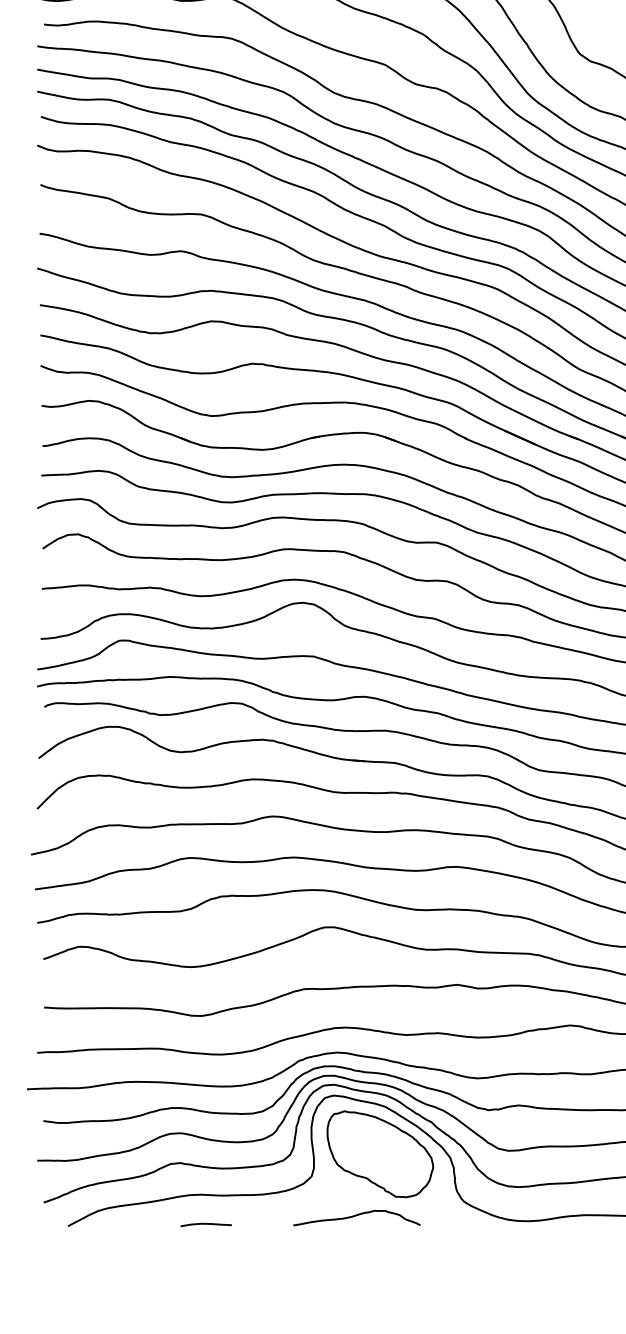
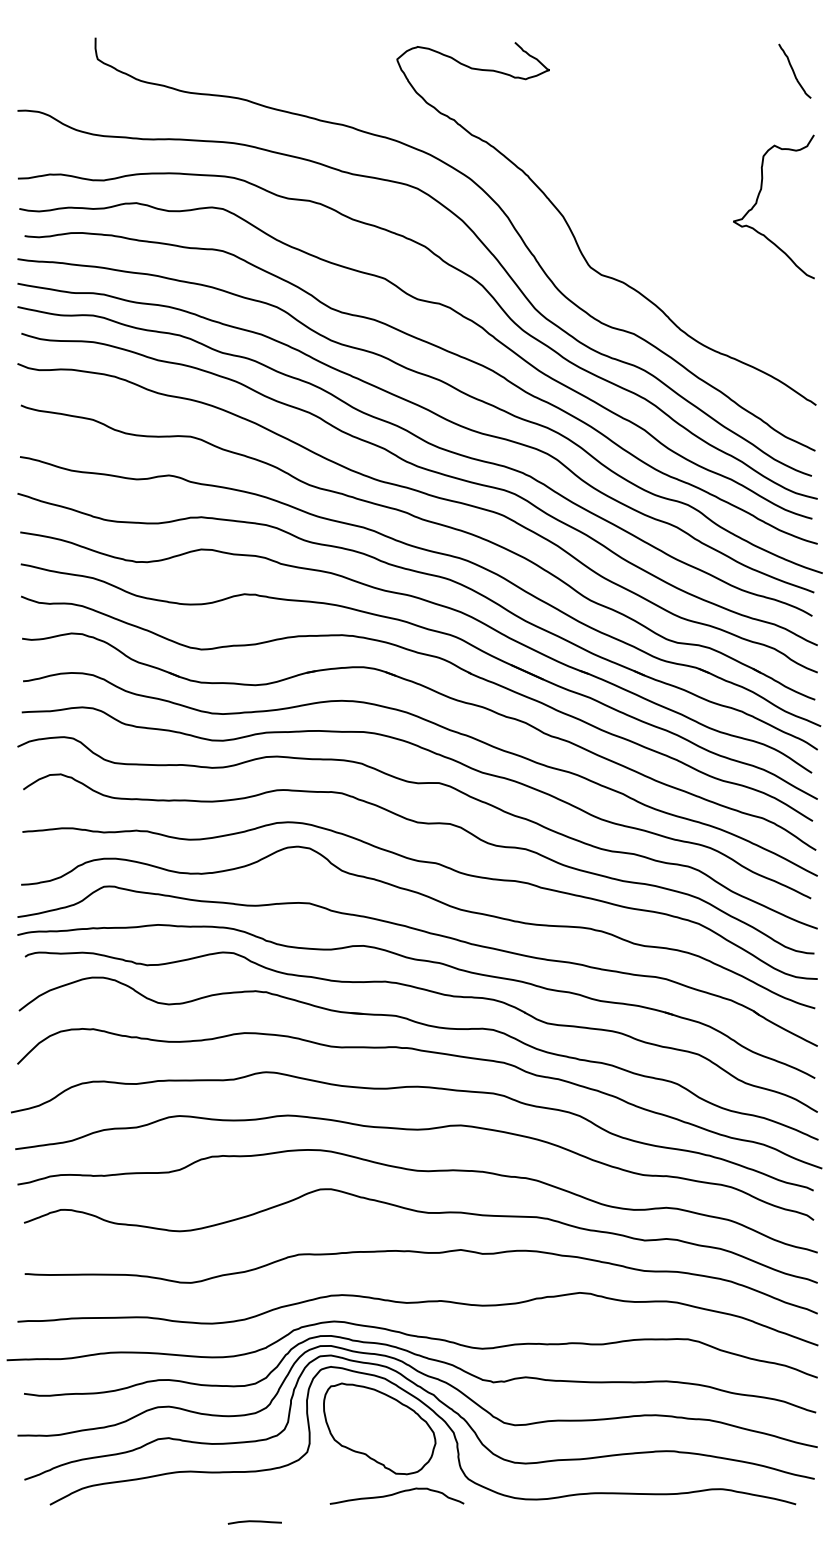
curve: (356, 1216) -> (396, 1494), moved
curve: (205, 1224) -> (254, 1522), moved

